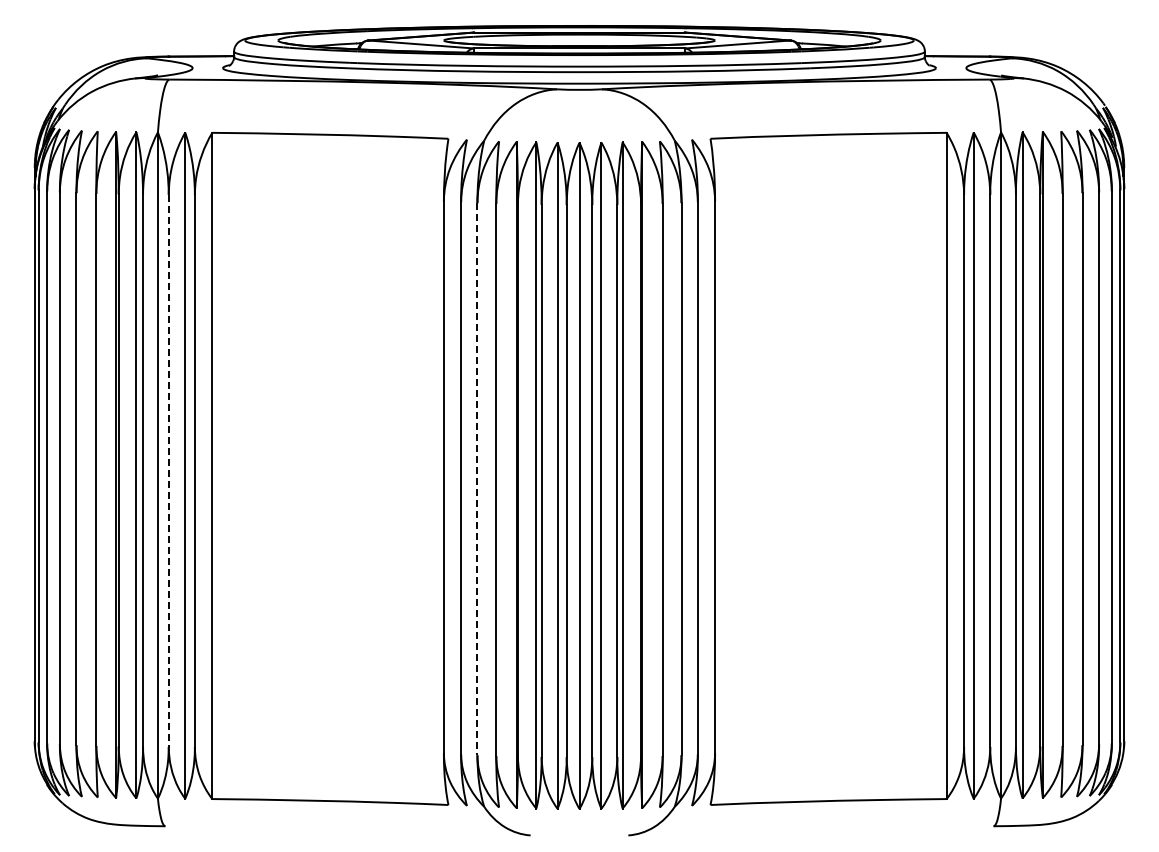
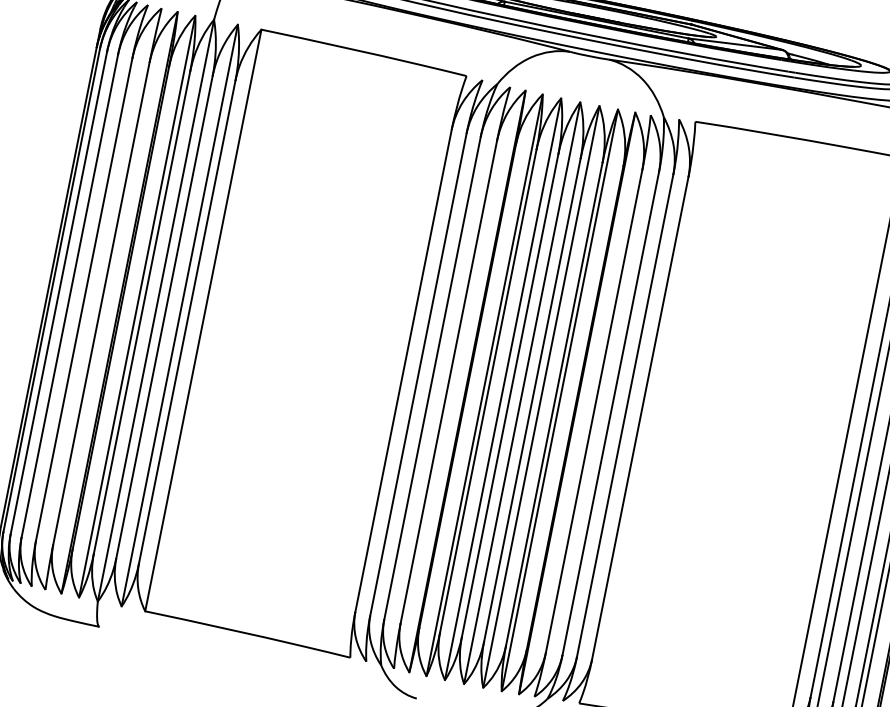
line: (168, 471) -> (164, 317), dashed -> solid
line: (477, 479) -> (432, 378), dashed -> solid

